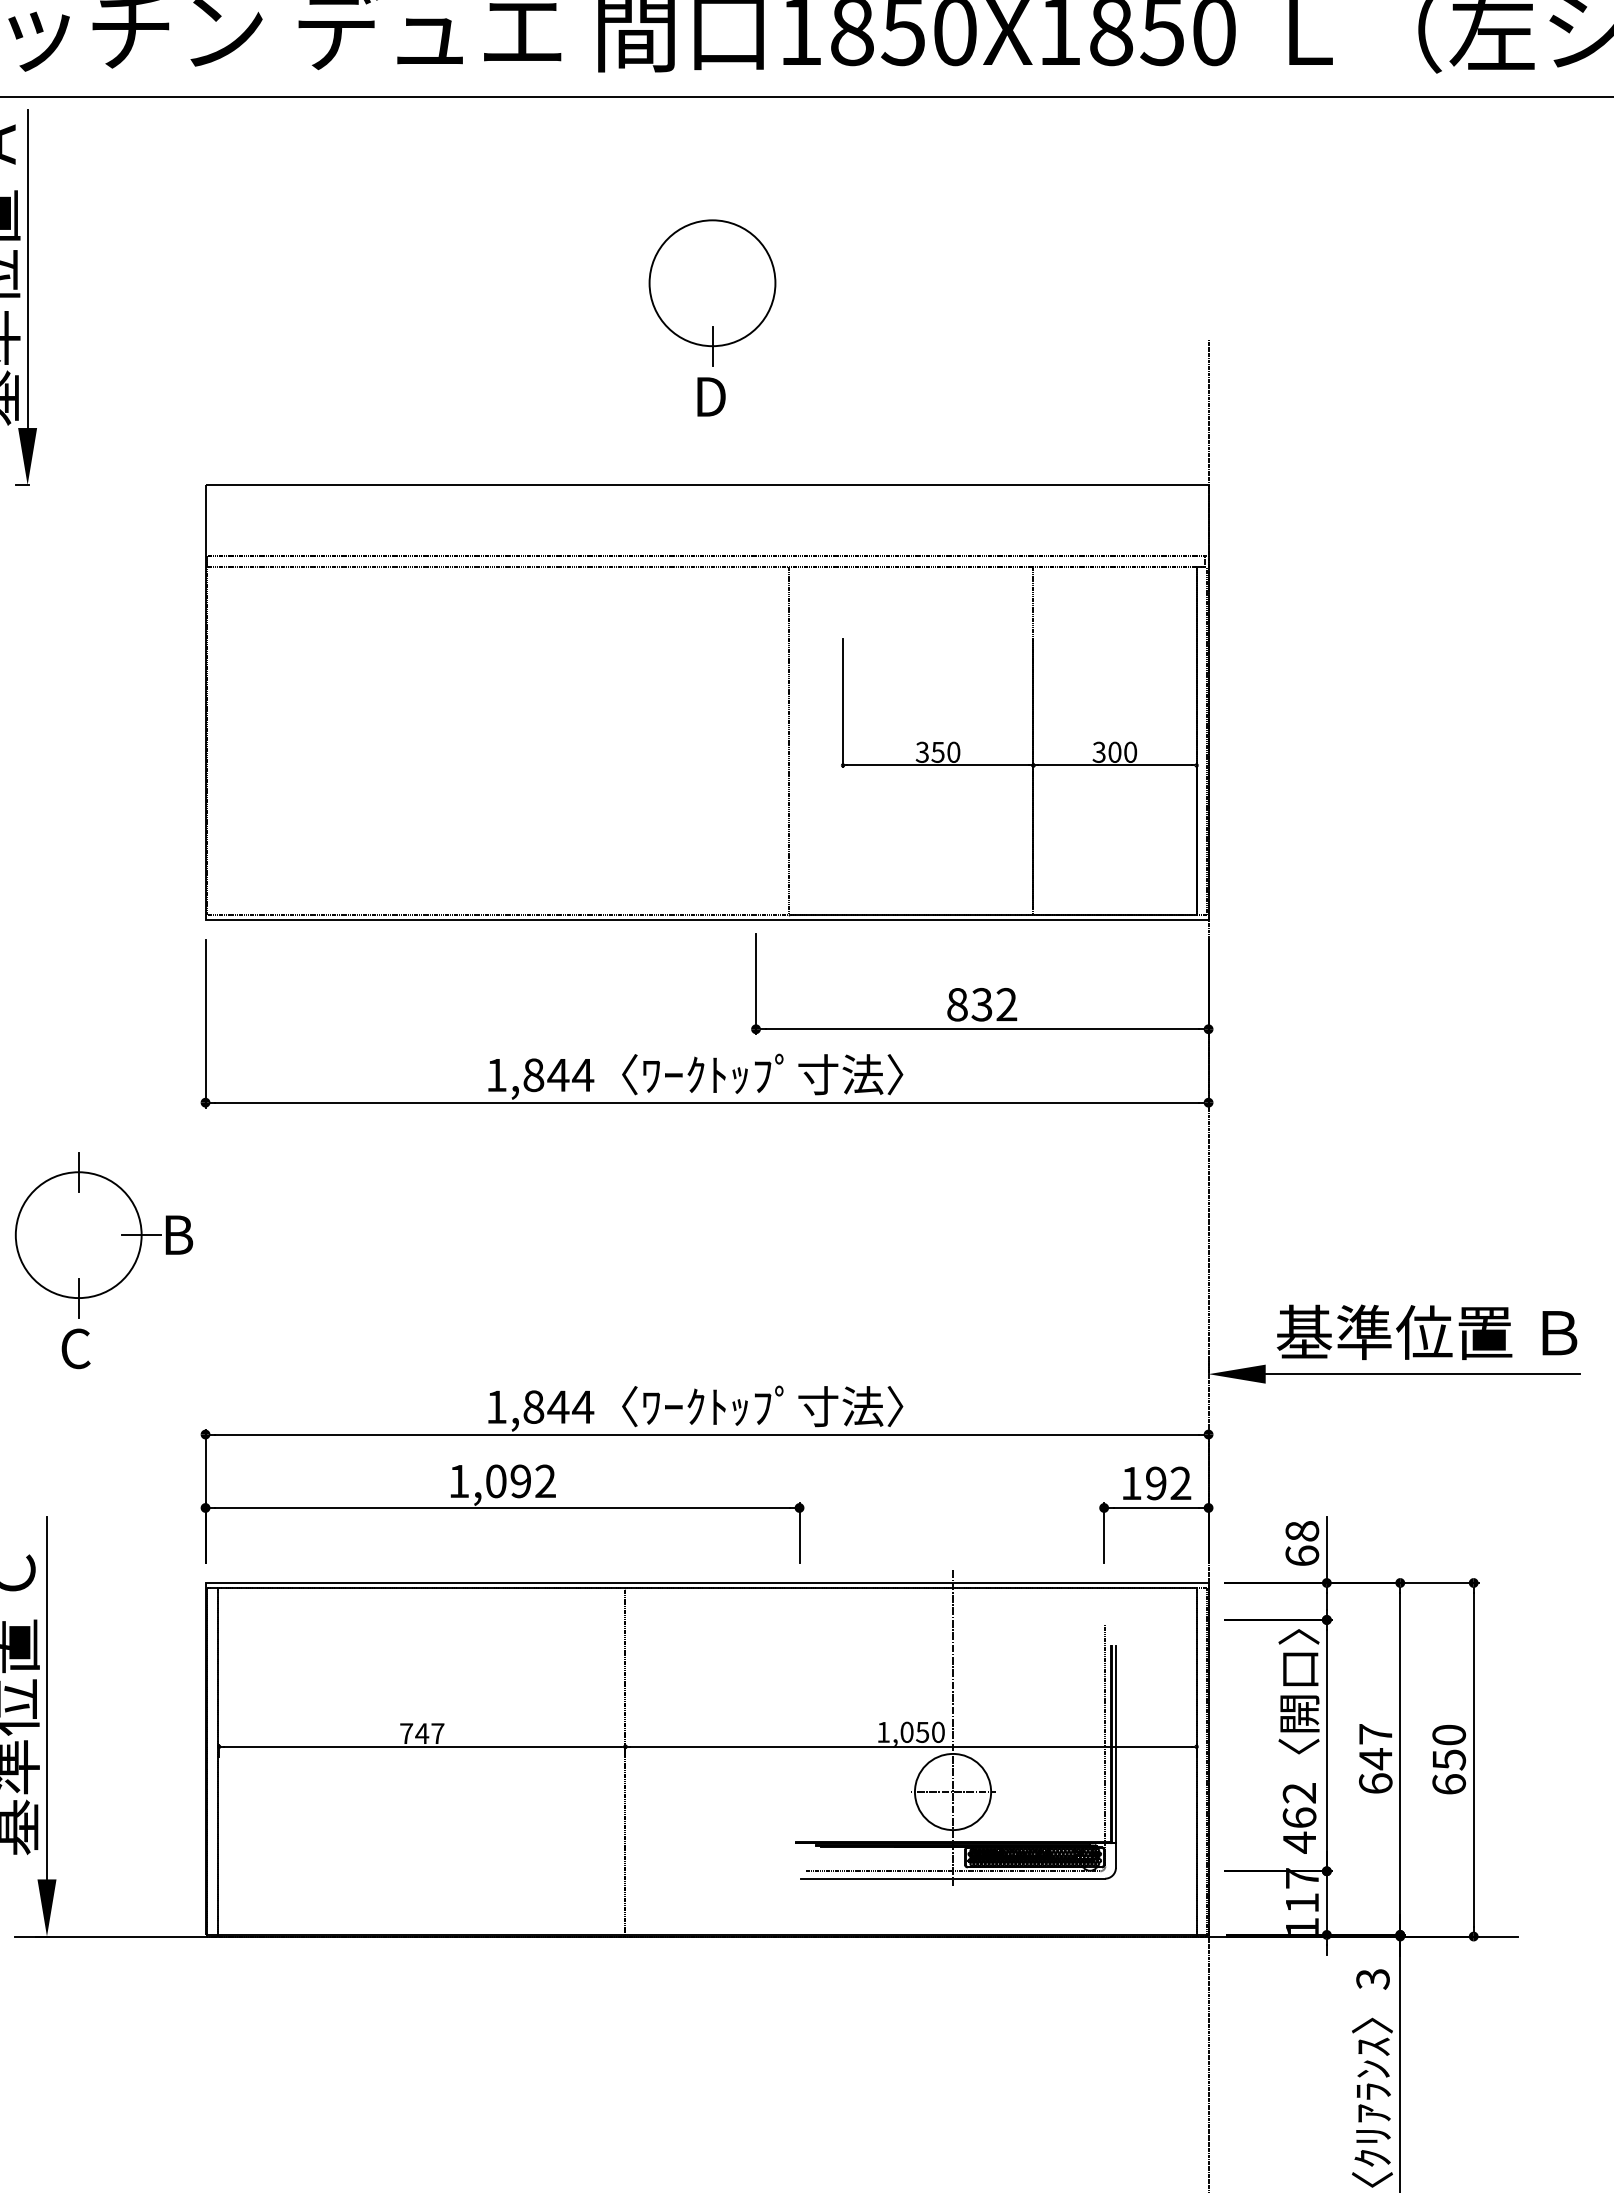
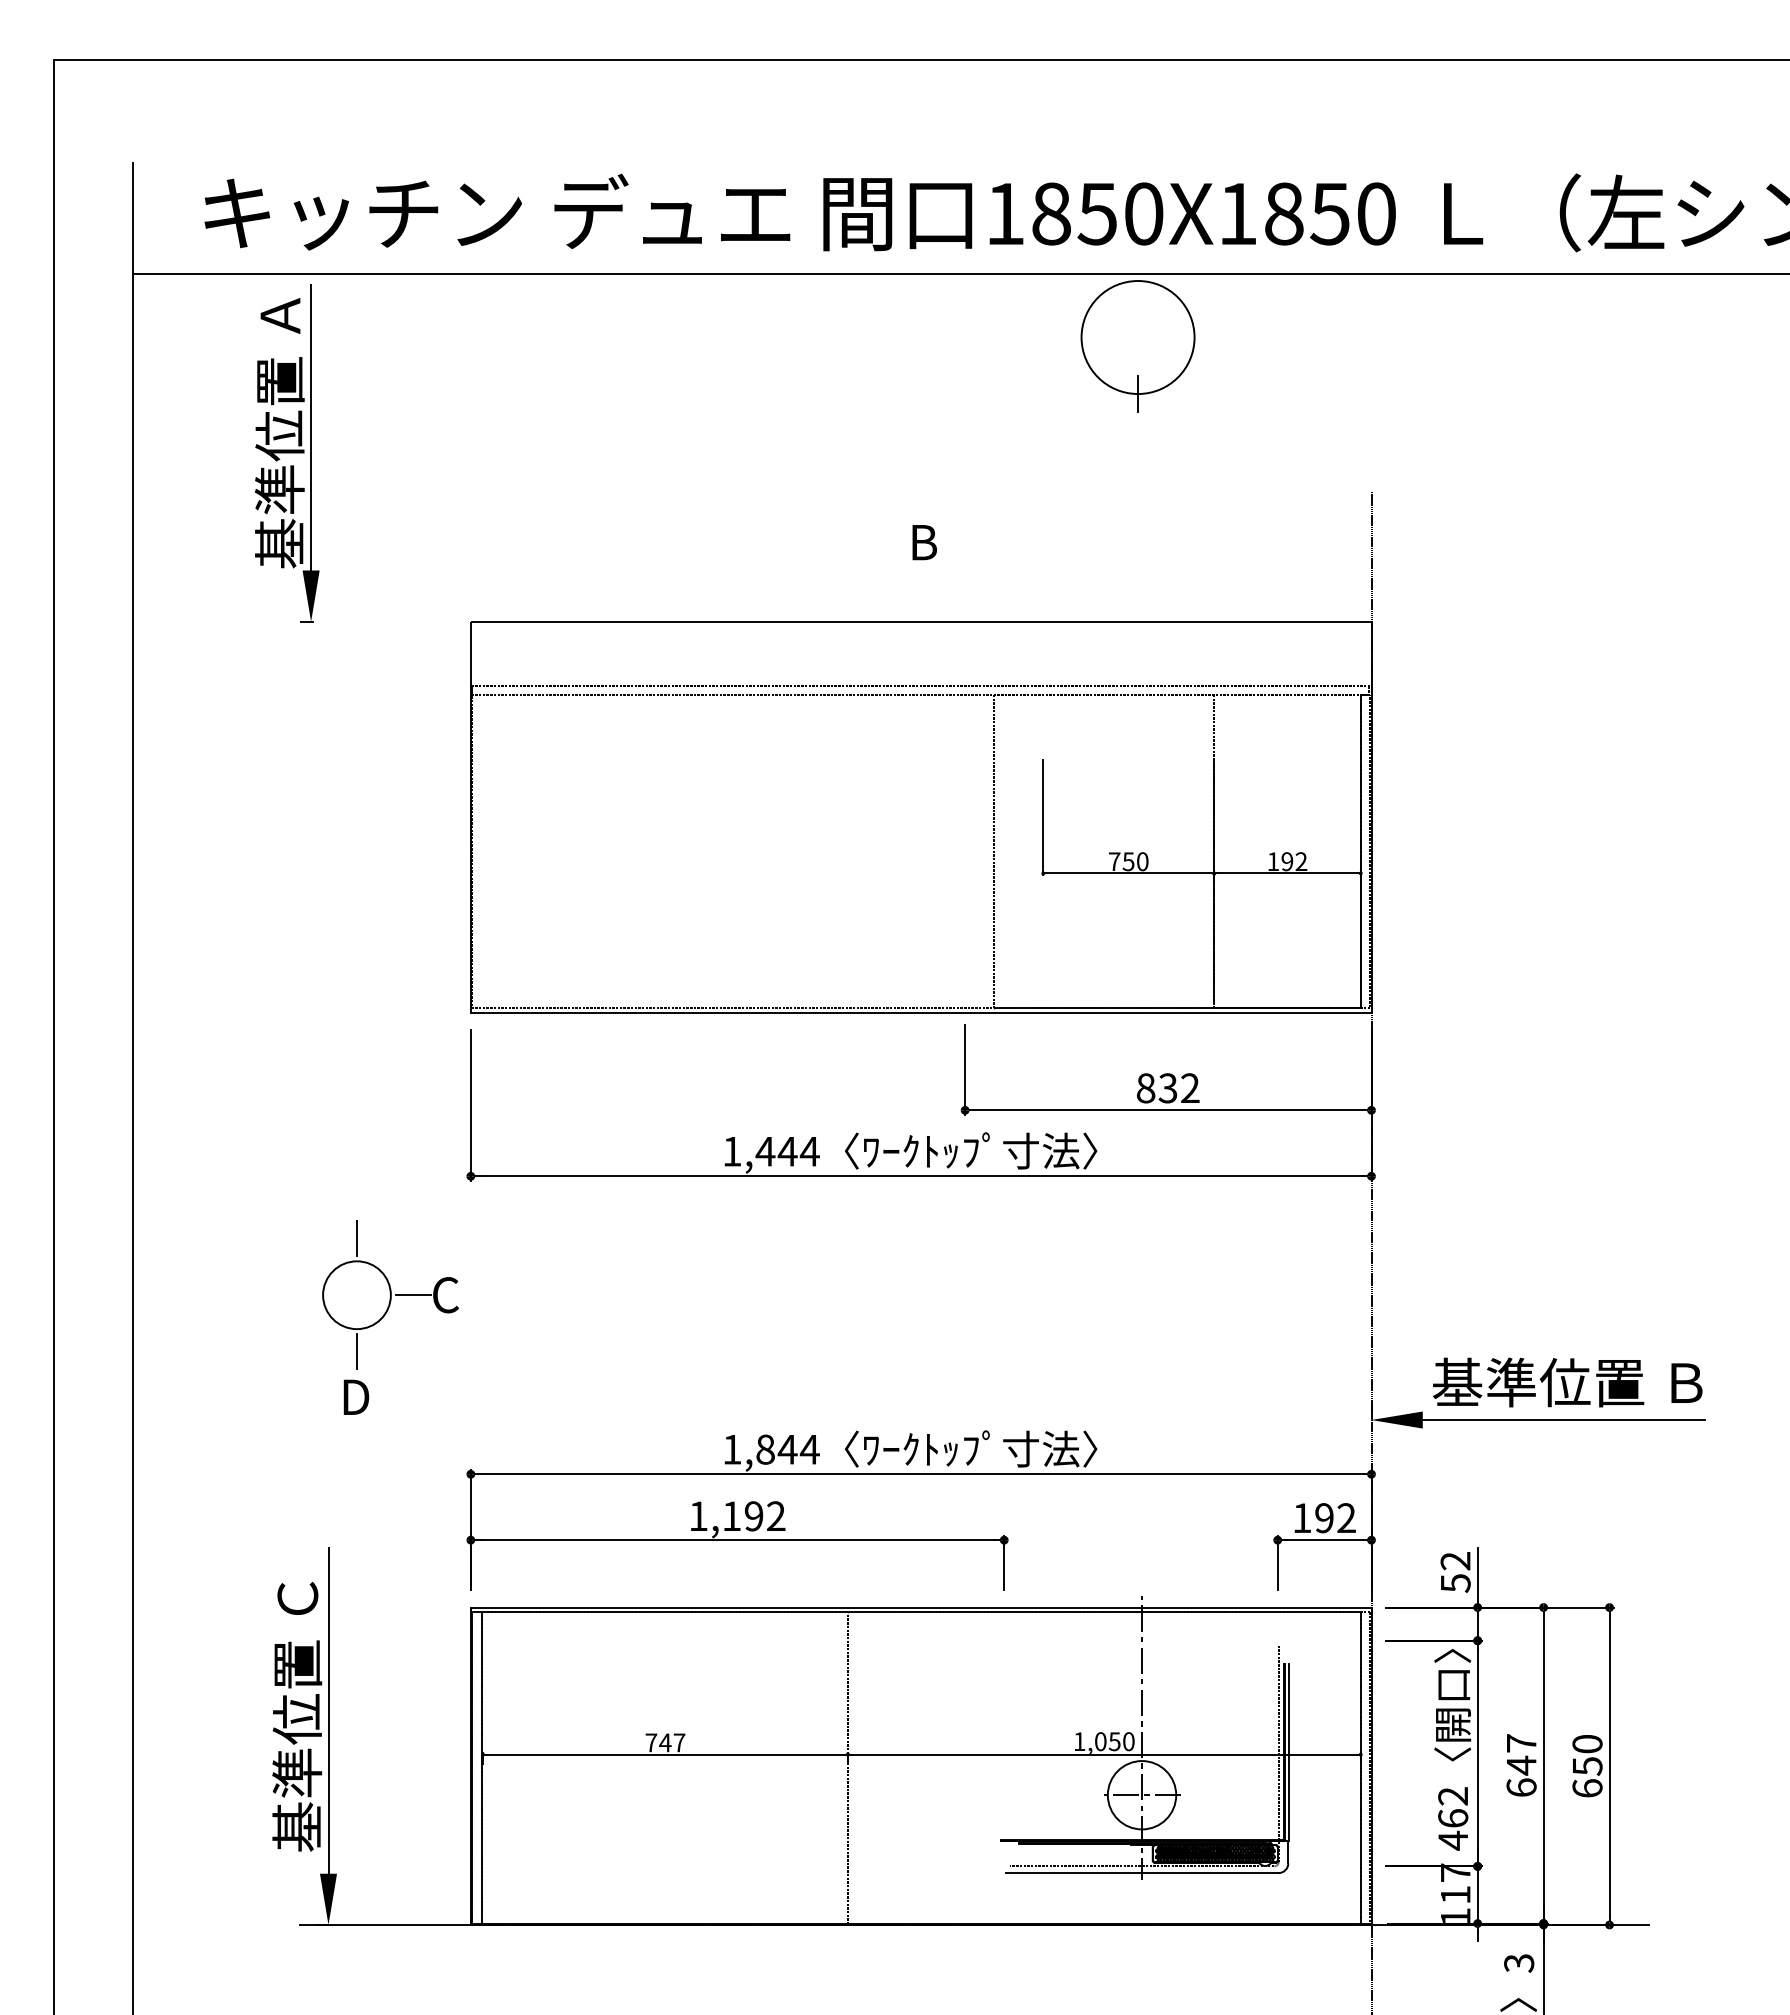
part: (711, 293) -> (1137, 346), moved
text: (714, 396) -> (927, 542), D -> B
text: (922, 752) -> (1114, 861), 350 -> 750
text: (1115, 752) -> (1287, 861), 300 -> 192
text: (533, 1075) -> (765, 1151), 1,844 -> 1,444
circle: (78, 1234) -> (356, 1294), size x0.6
text: (178, 1235) -> (446, 1295), B -> C
text: (77, 1349) -> (355, 1397), C -> D
text: (496, 1481) -> (732, 1516), 1,092 -> 1,192
text: (1302, 1542) -> (1455, 1571), 68 -> 52

